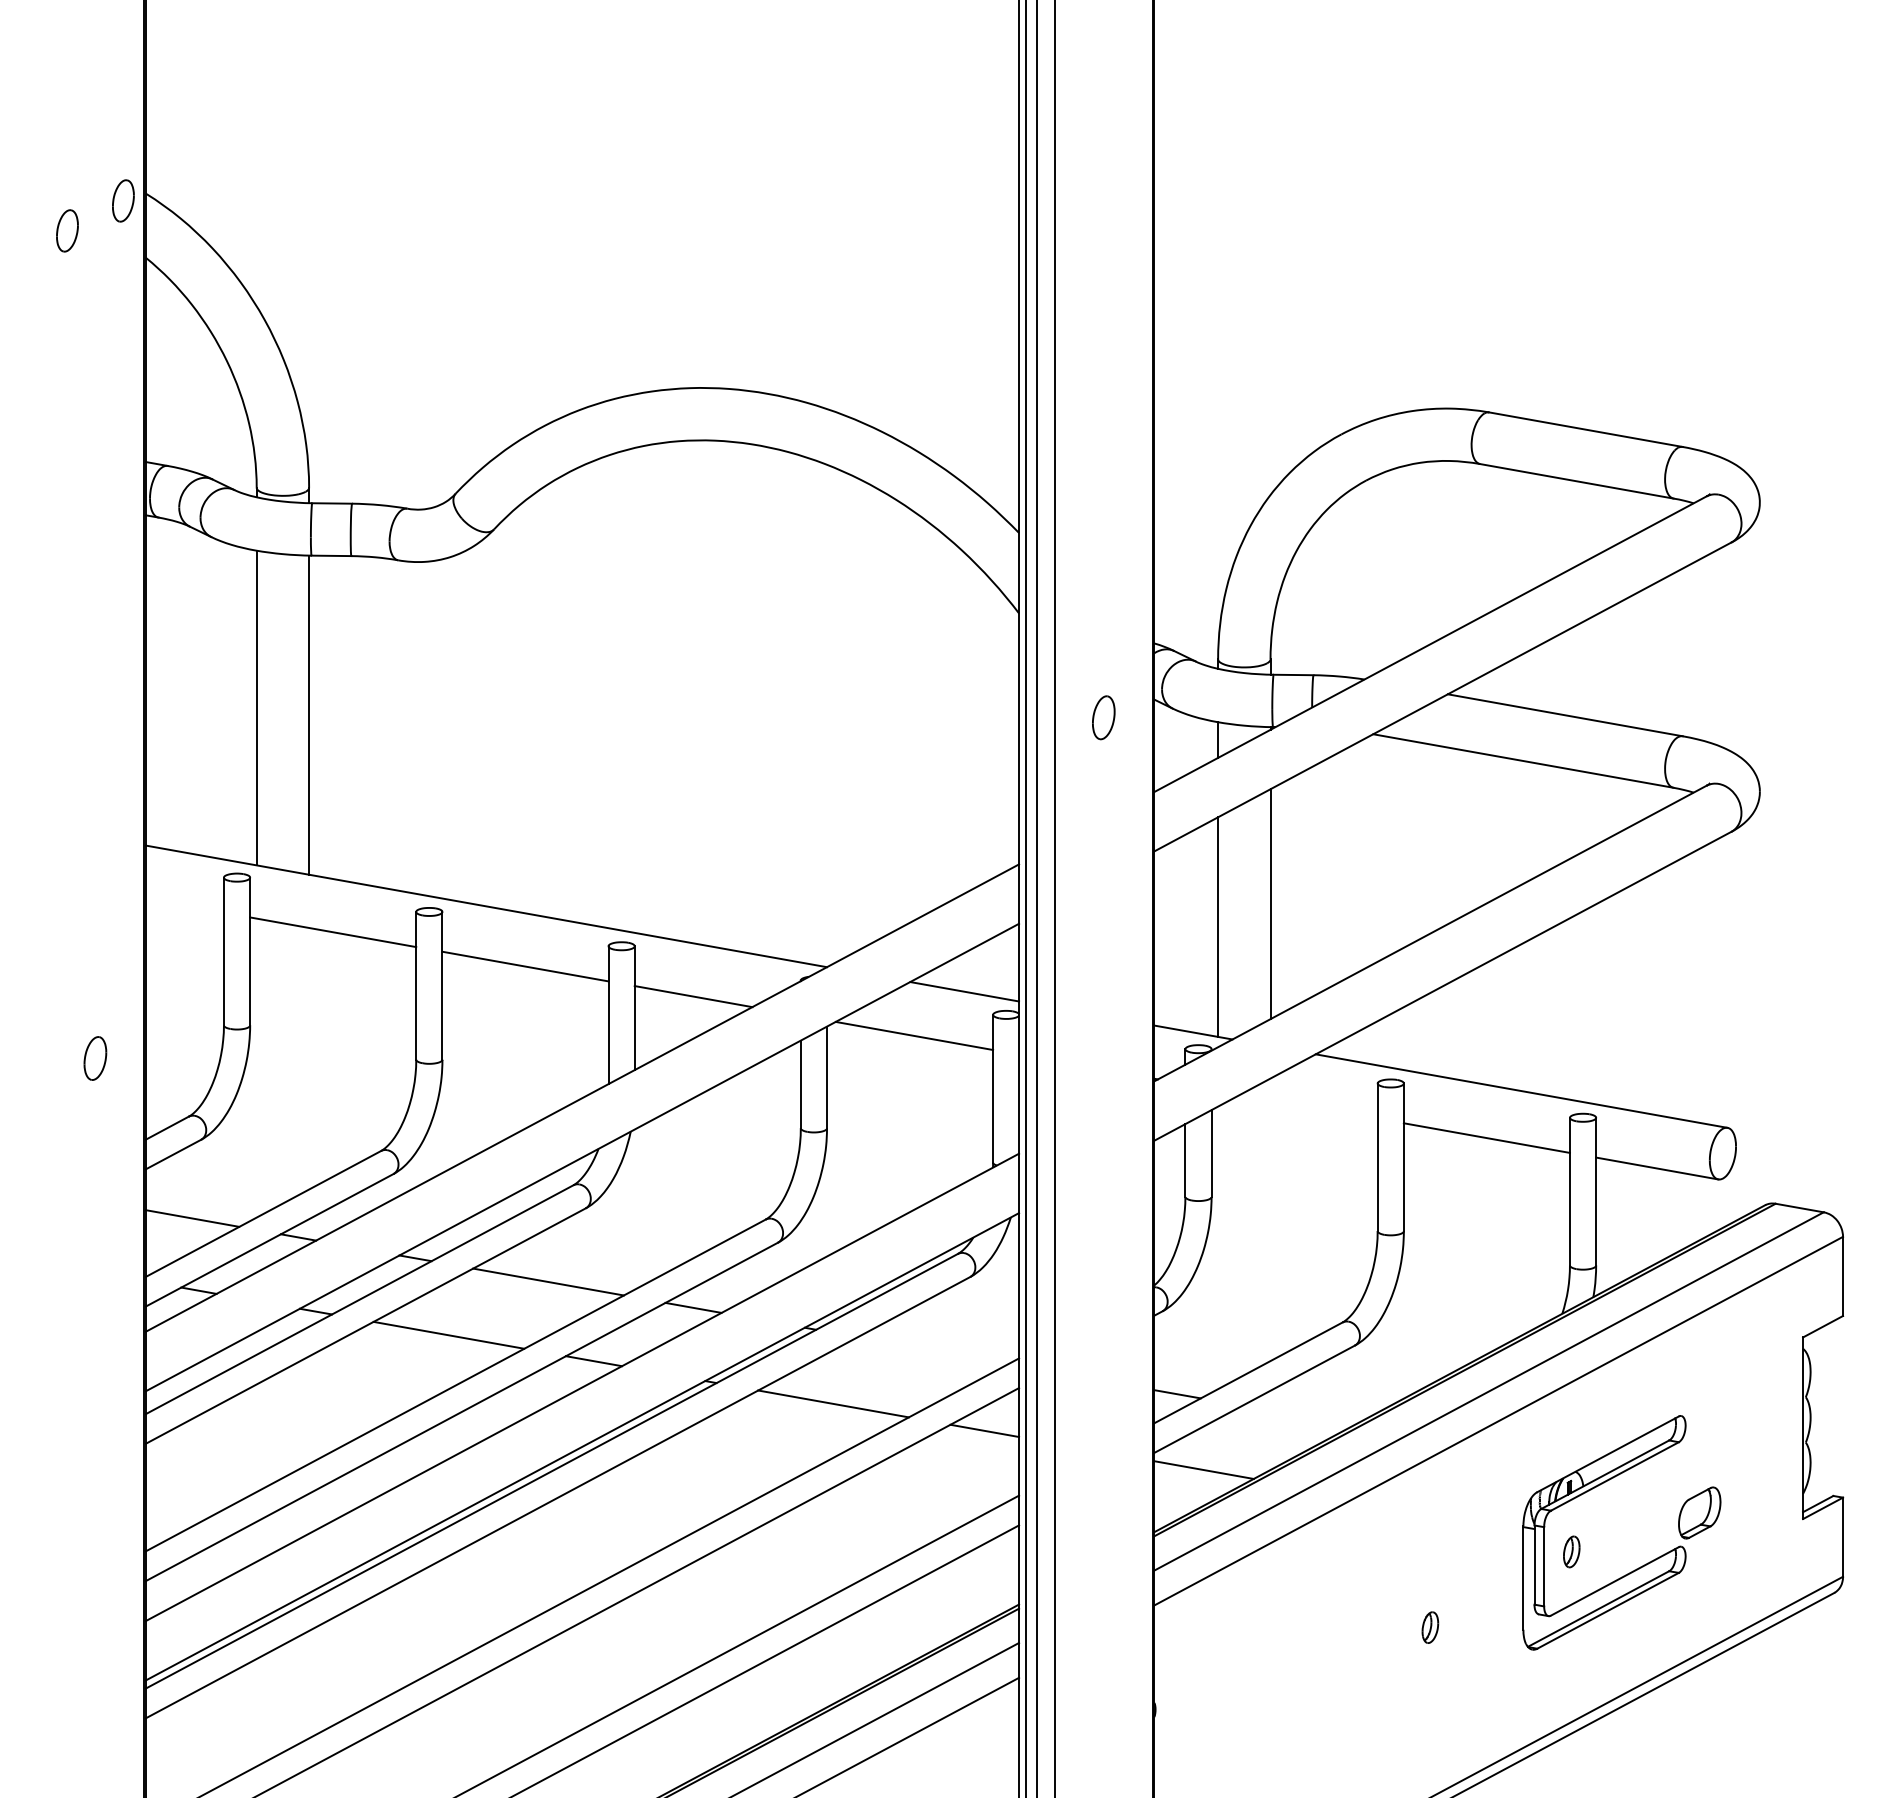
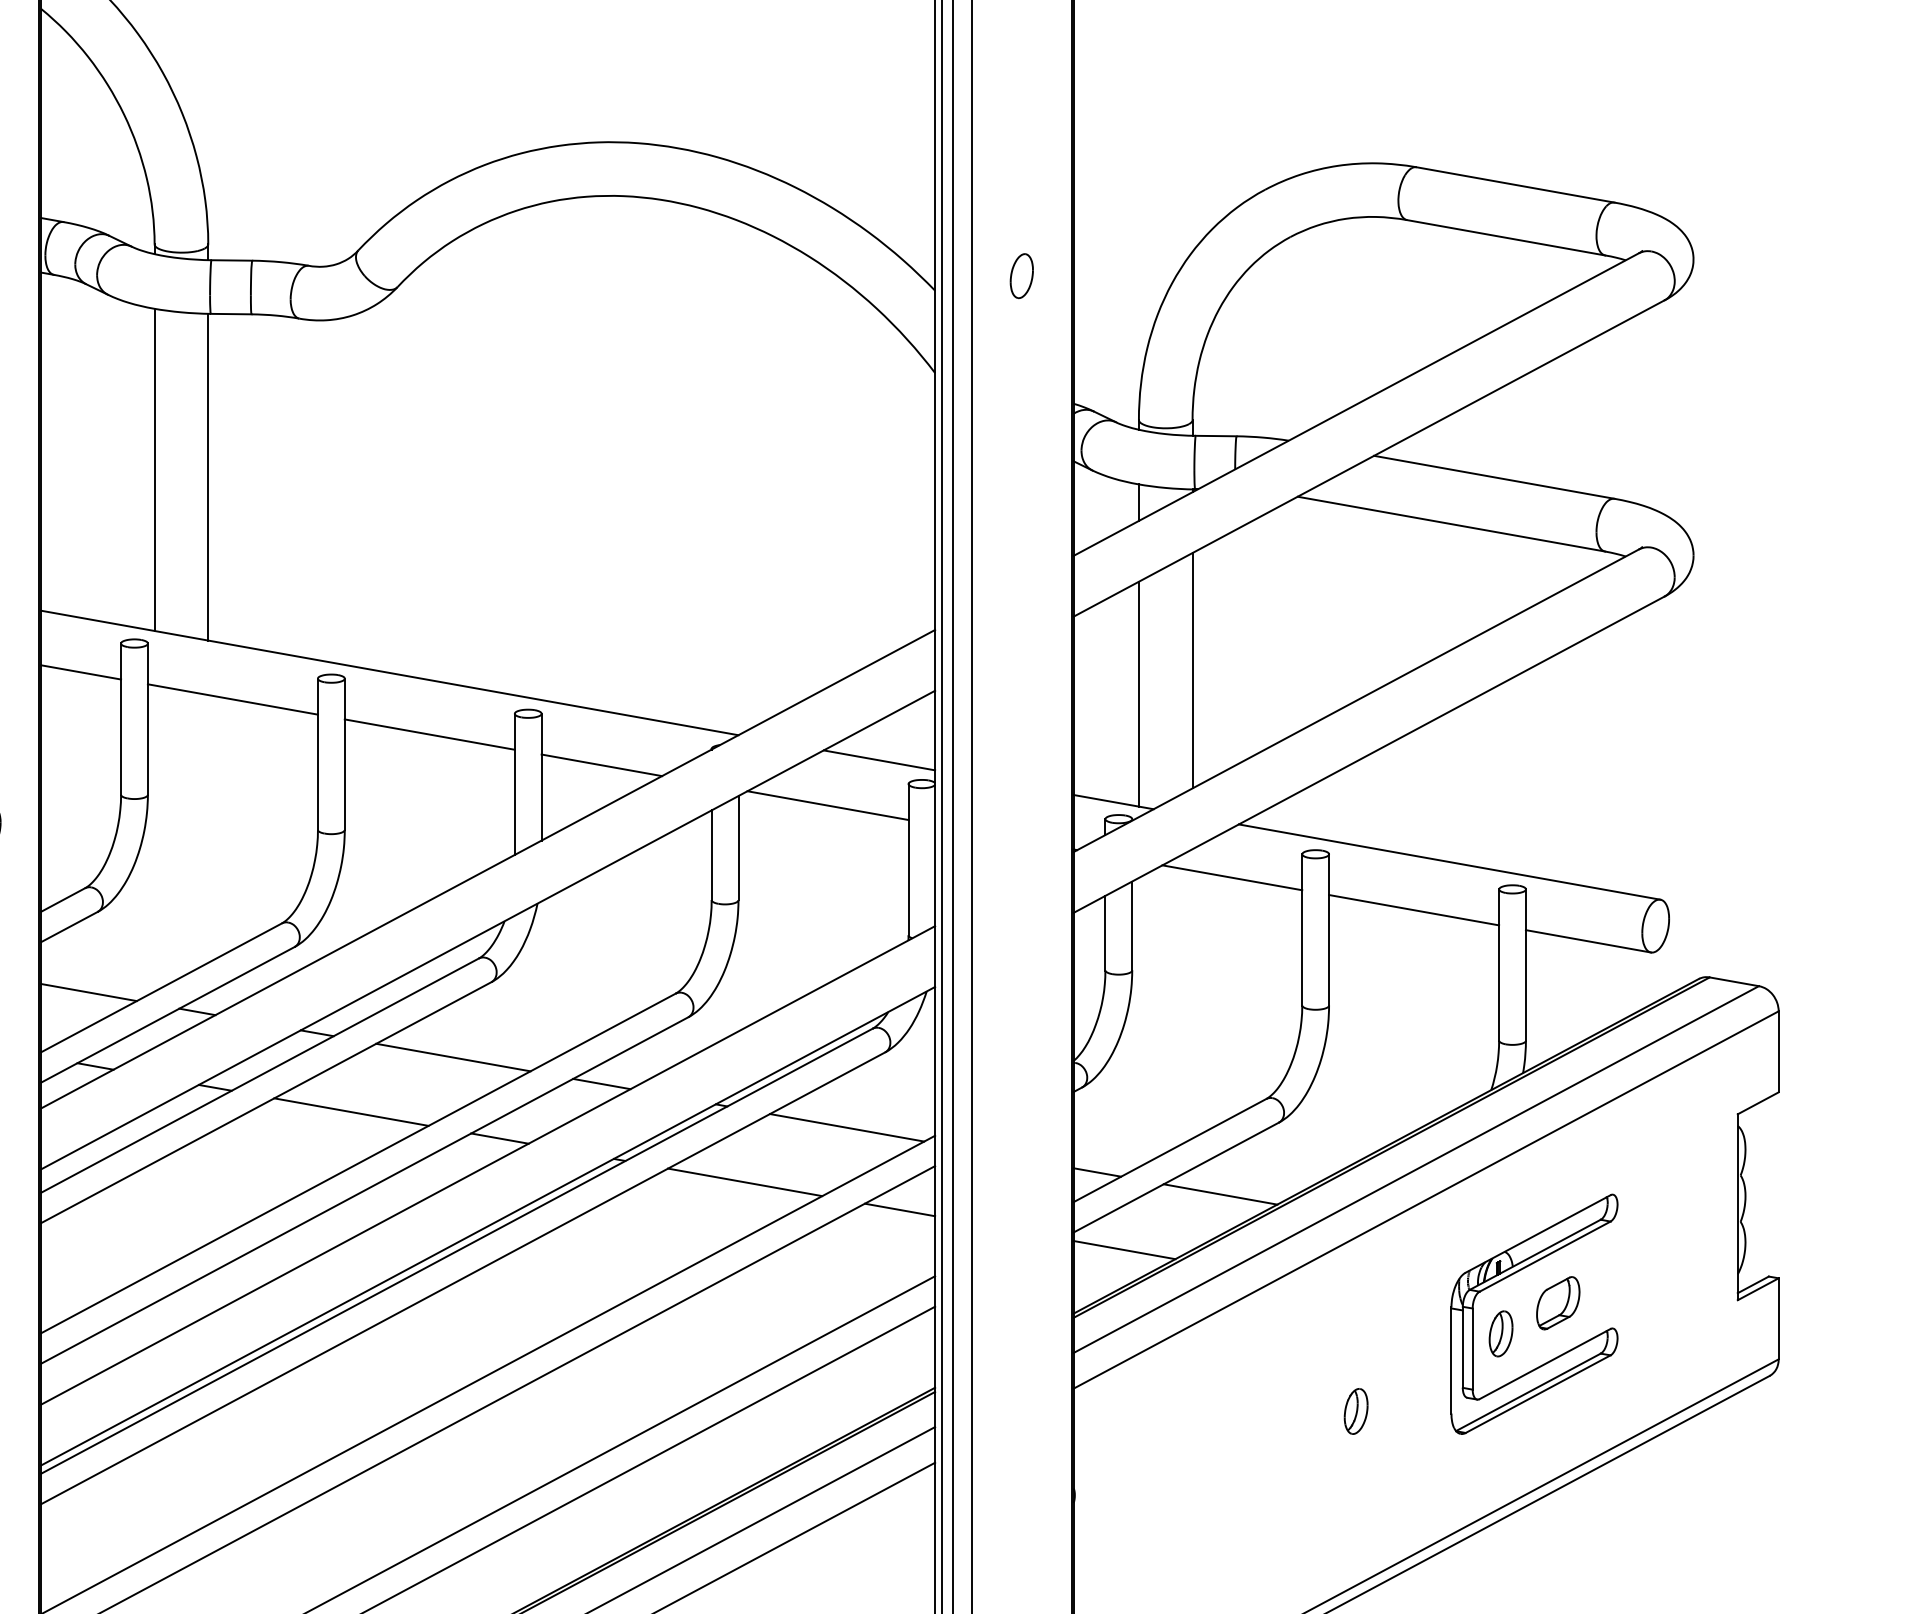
part: (1103, 717) -> (1021, 275), moved
line: (184, 905) -> (80, 672), added
line: (1309, 1106) -> (1232, 877), added
line: (932, 1350) -> (846, 1127), added
line: (1297, 1415) -> (1220, 1194), added
part: (1699, 1512) -> (1558, 1302), moved
part: (1571, 1551) -> (1500, 1333), size x1.43
part: (1430, 1627) -> (1356, 1411), size x1.43

